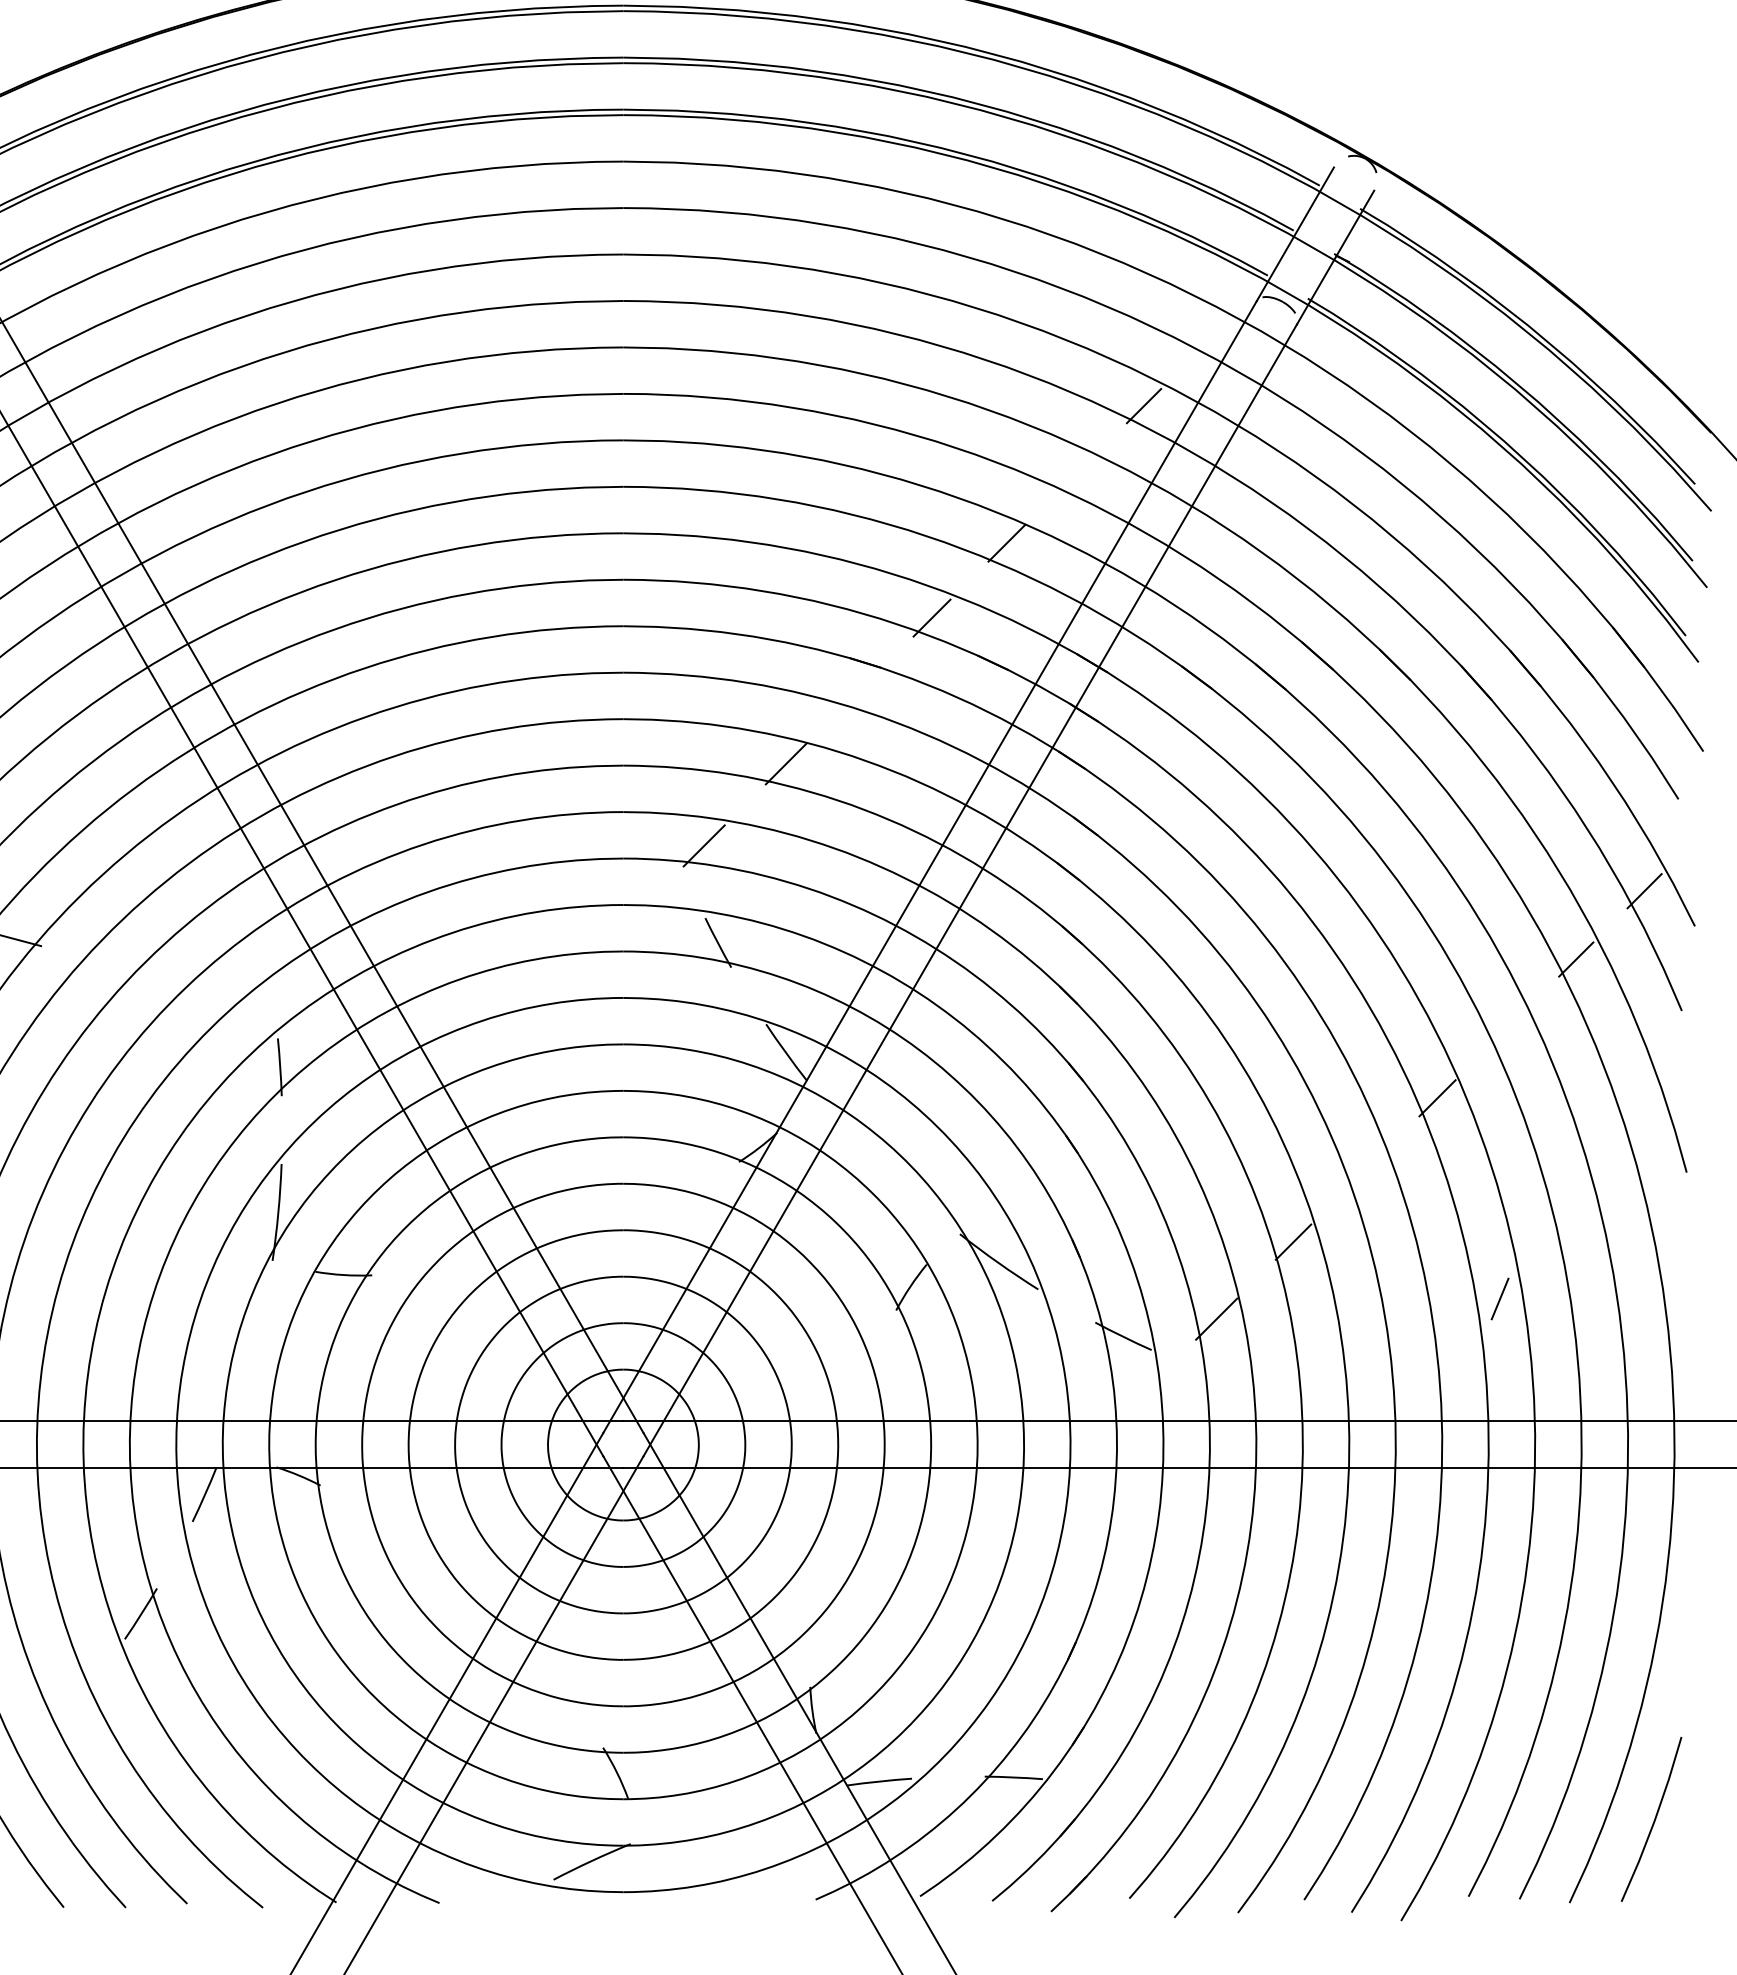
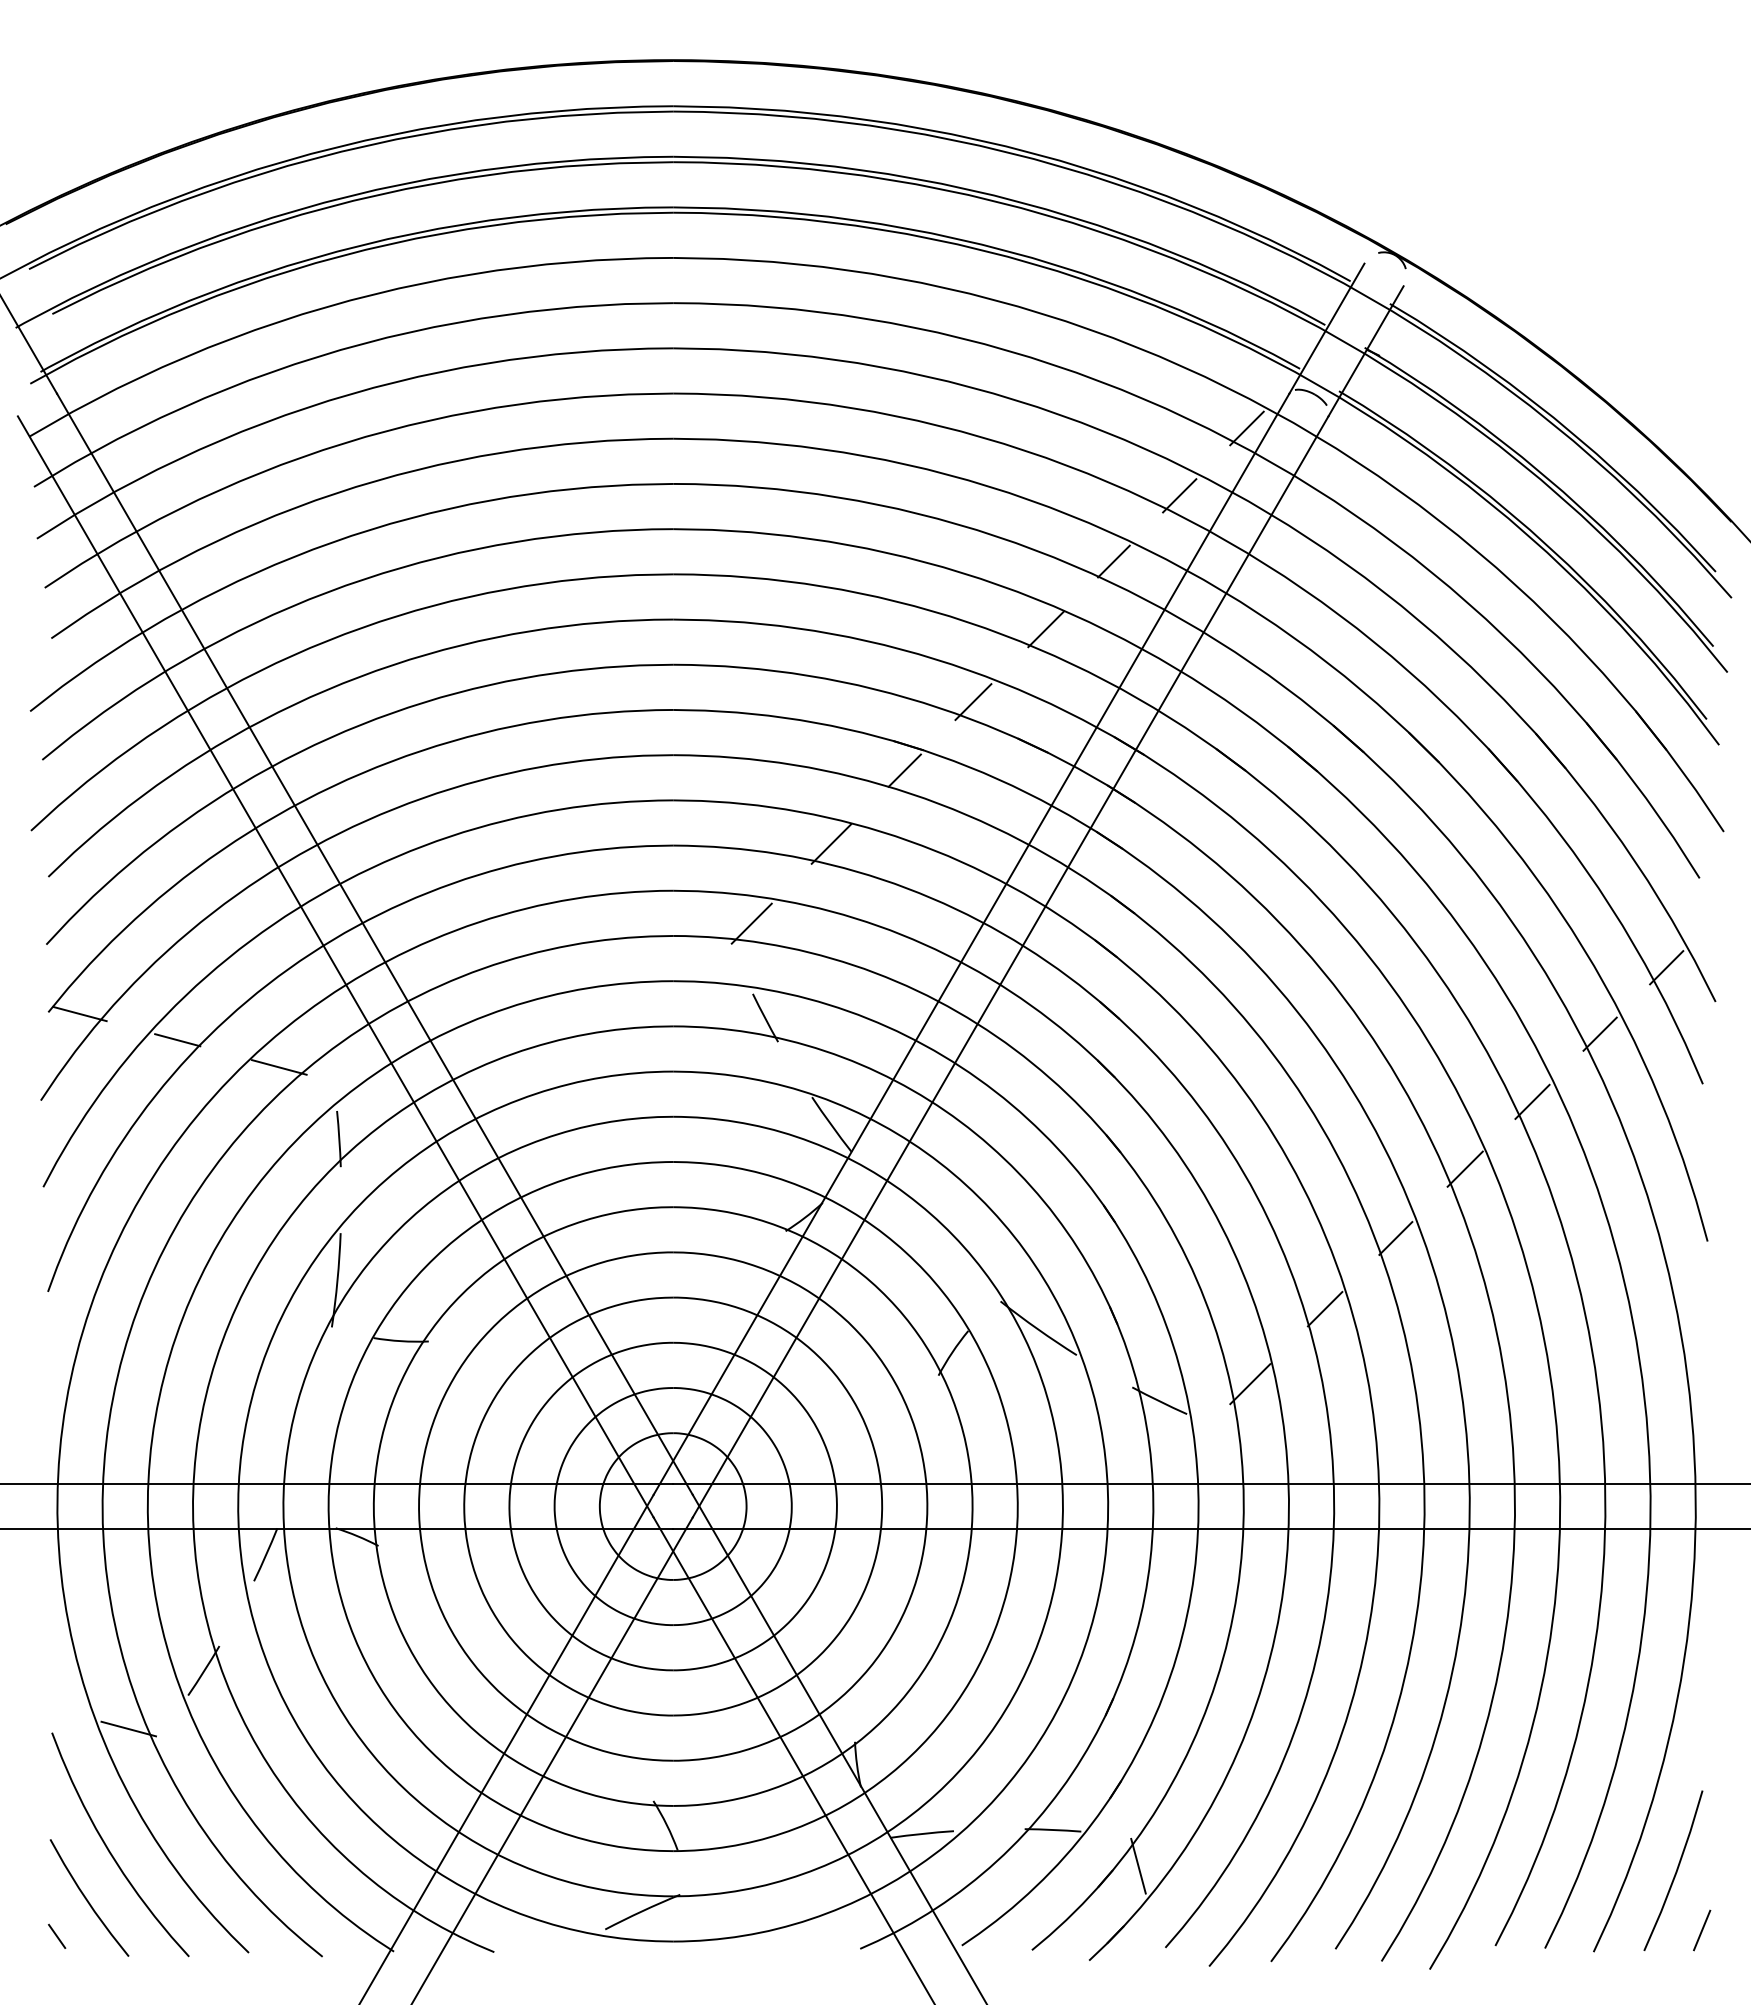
line: (1212, 336) -> (1246, 428), added
line: (1076, 473) -> (1113, 561), added
line: (861, 688) -> (904, 770), added
line: (113, 965) -> (177, 1040), added
line: (218, 993) -> (279, 1067), added
line: (1506, 1028) -> (1532, 1101), added
line: (1365, 1169) -> (1395, 1238), added
line: (1500, 1299) -> (1702, 1930), moved
line: (63, 1673) -> (128, 1728), added
line: (1101, 1814) -> (1138, 1865), added

